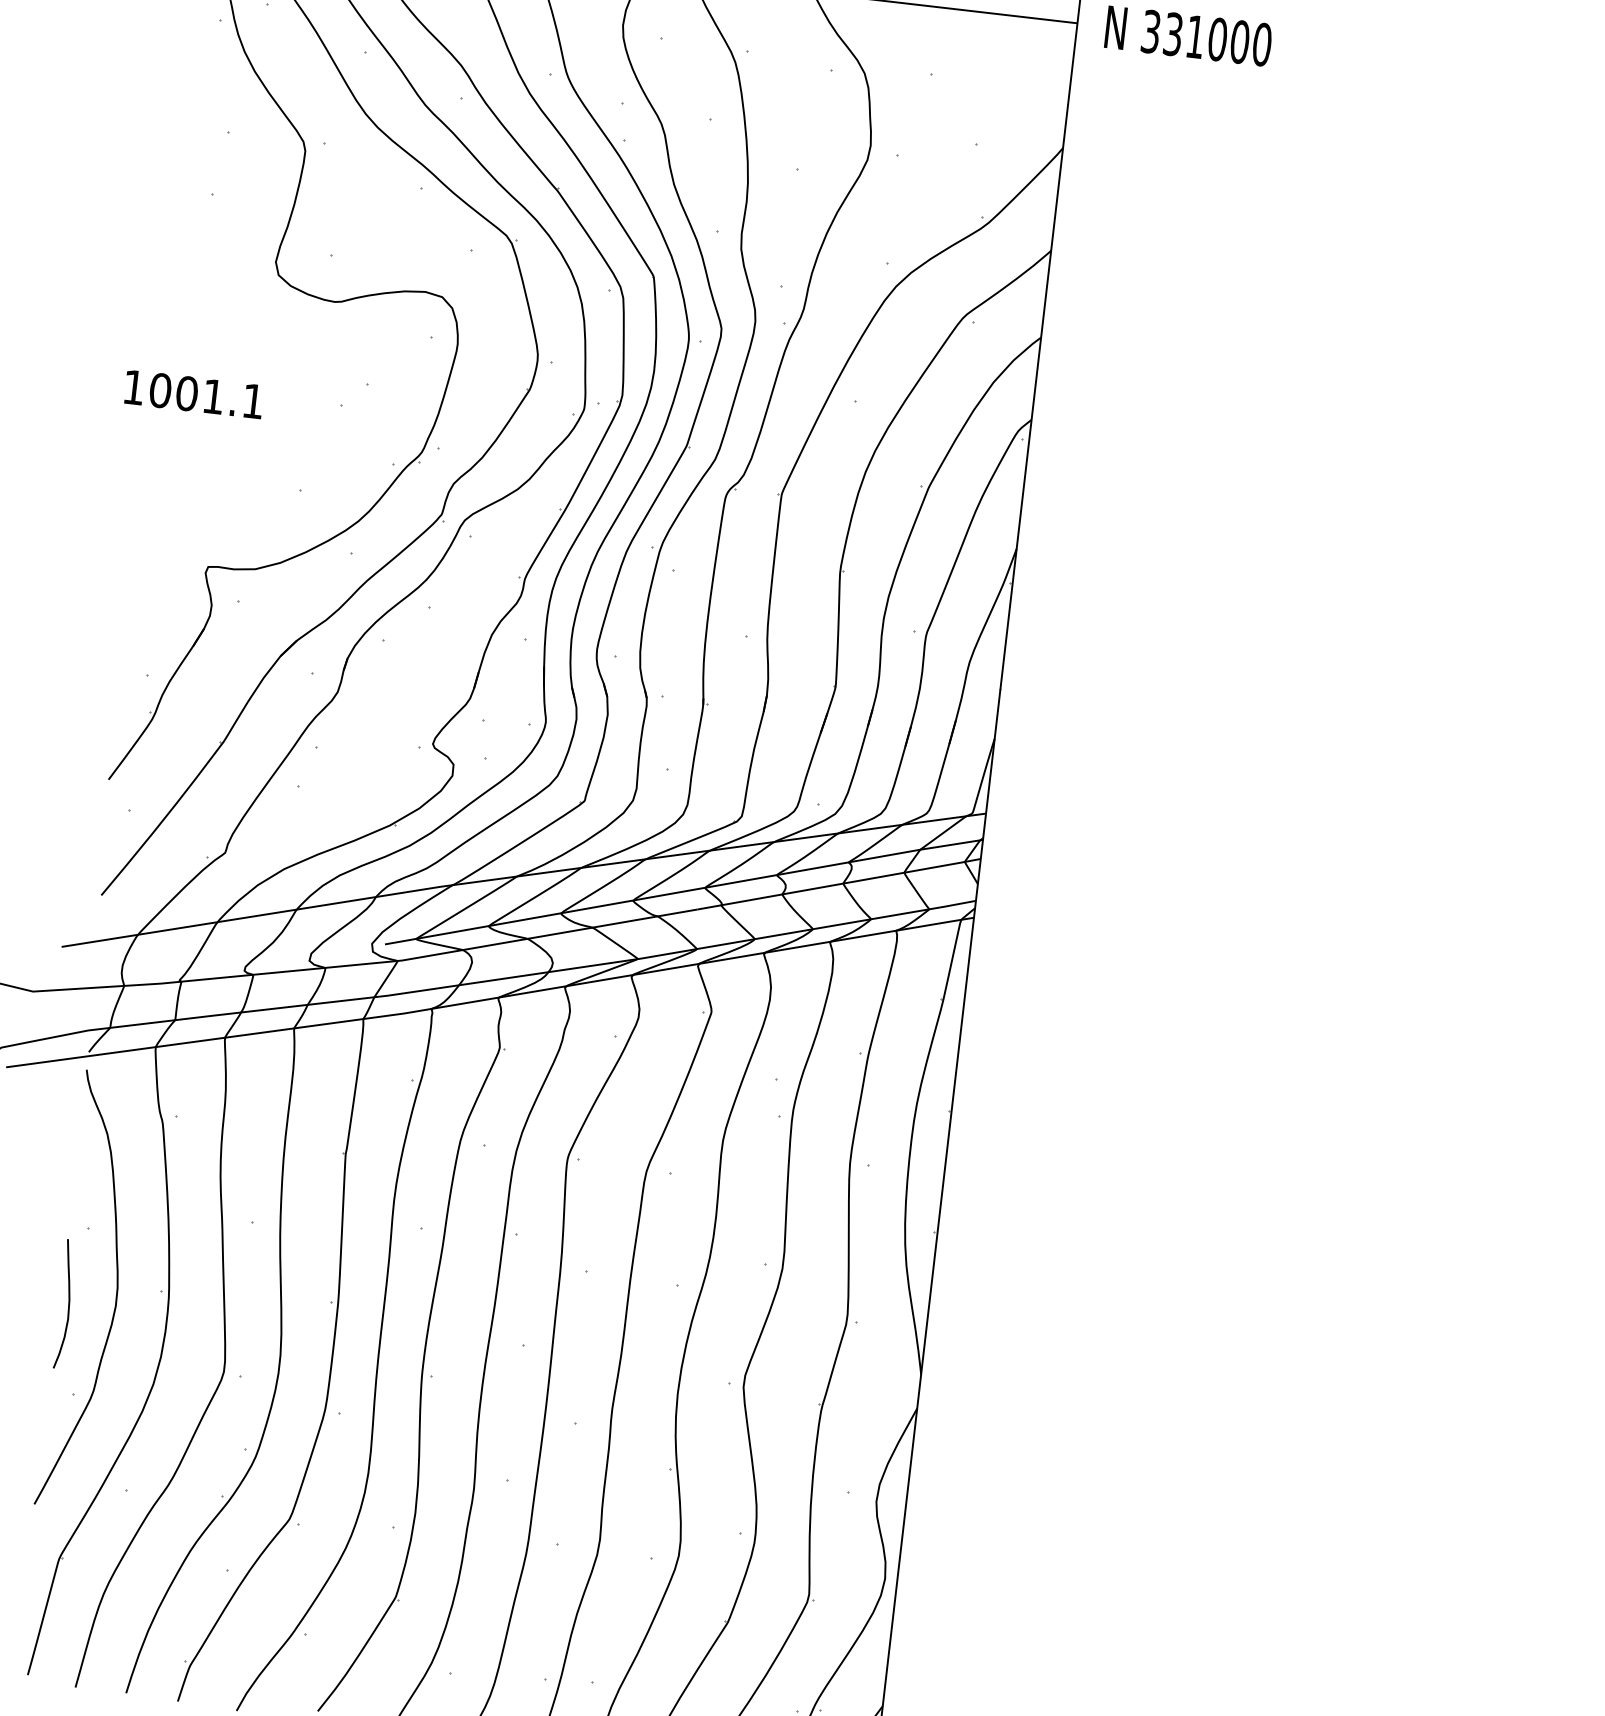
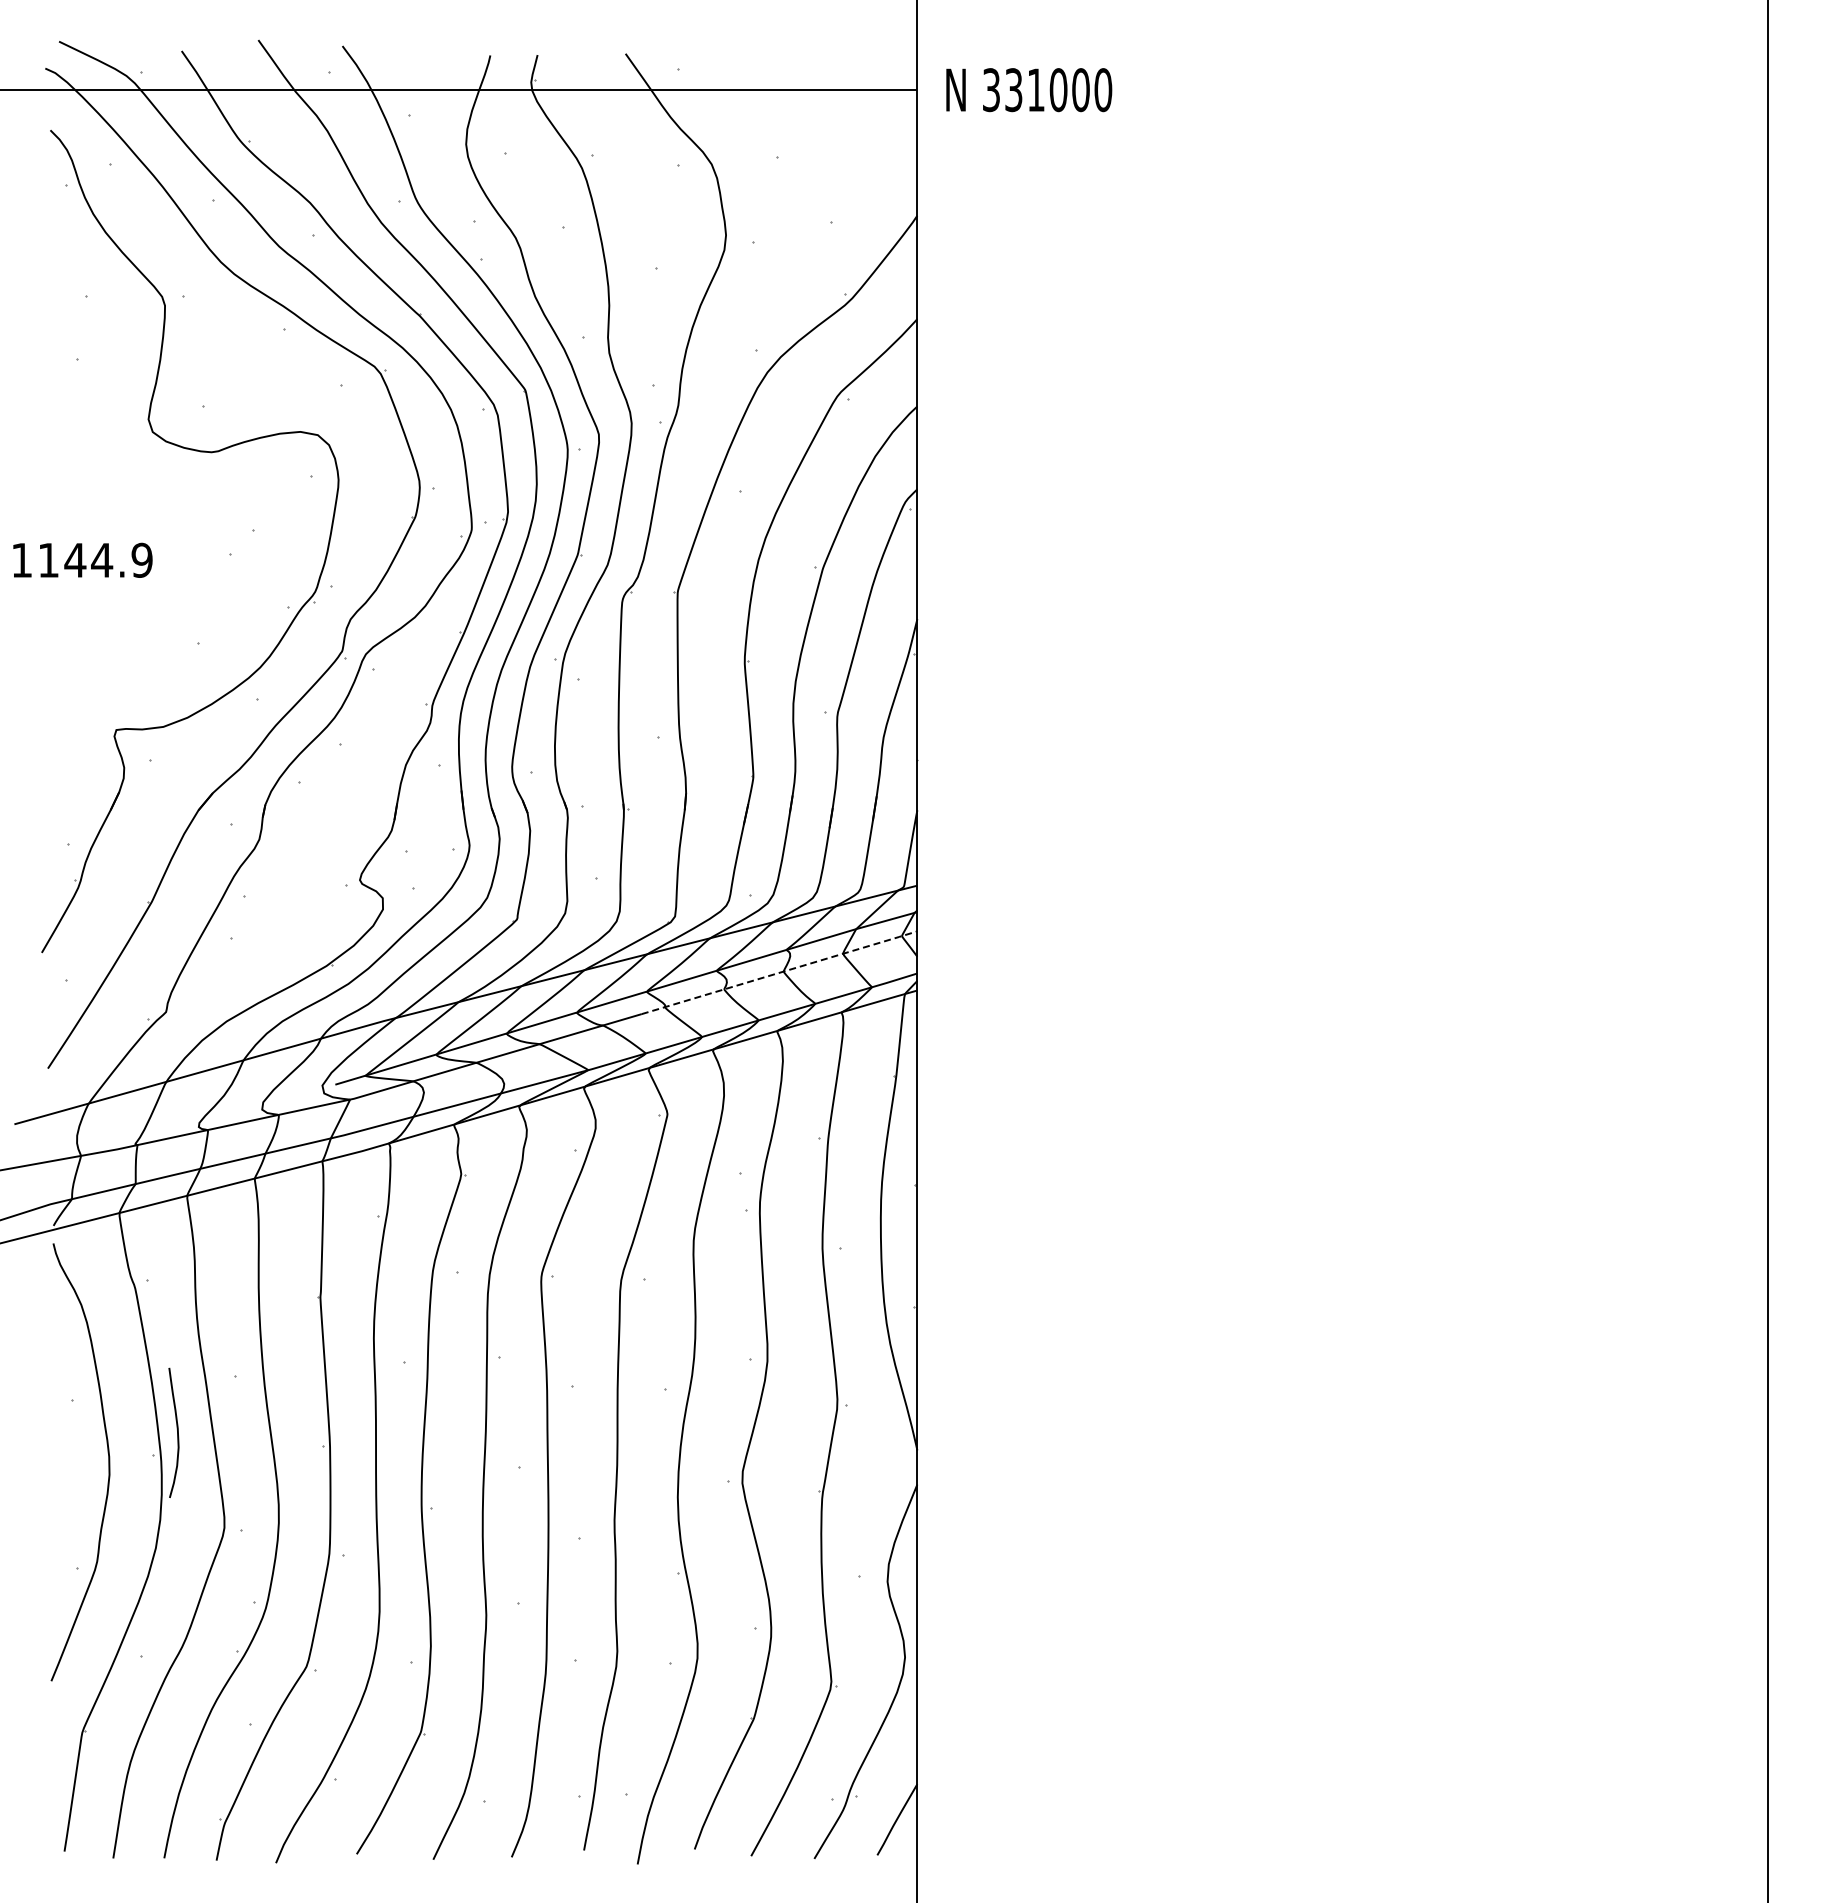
text: (207, 395) -> (95, 559), 1001.1 -> 1144.9
line: (840, 884) -> (780, 972), solid -> dashed
curve: (68, 1304) -> (177, 1432), moved

